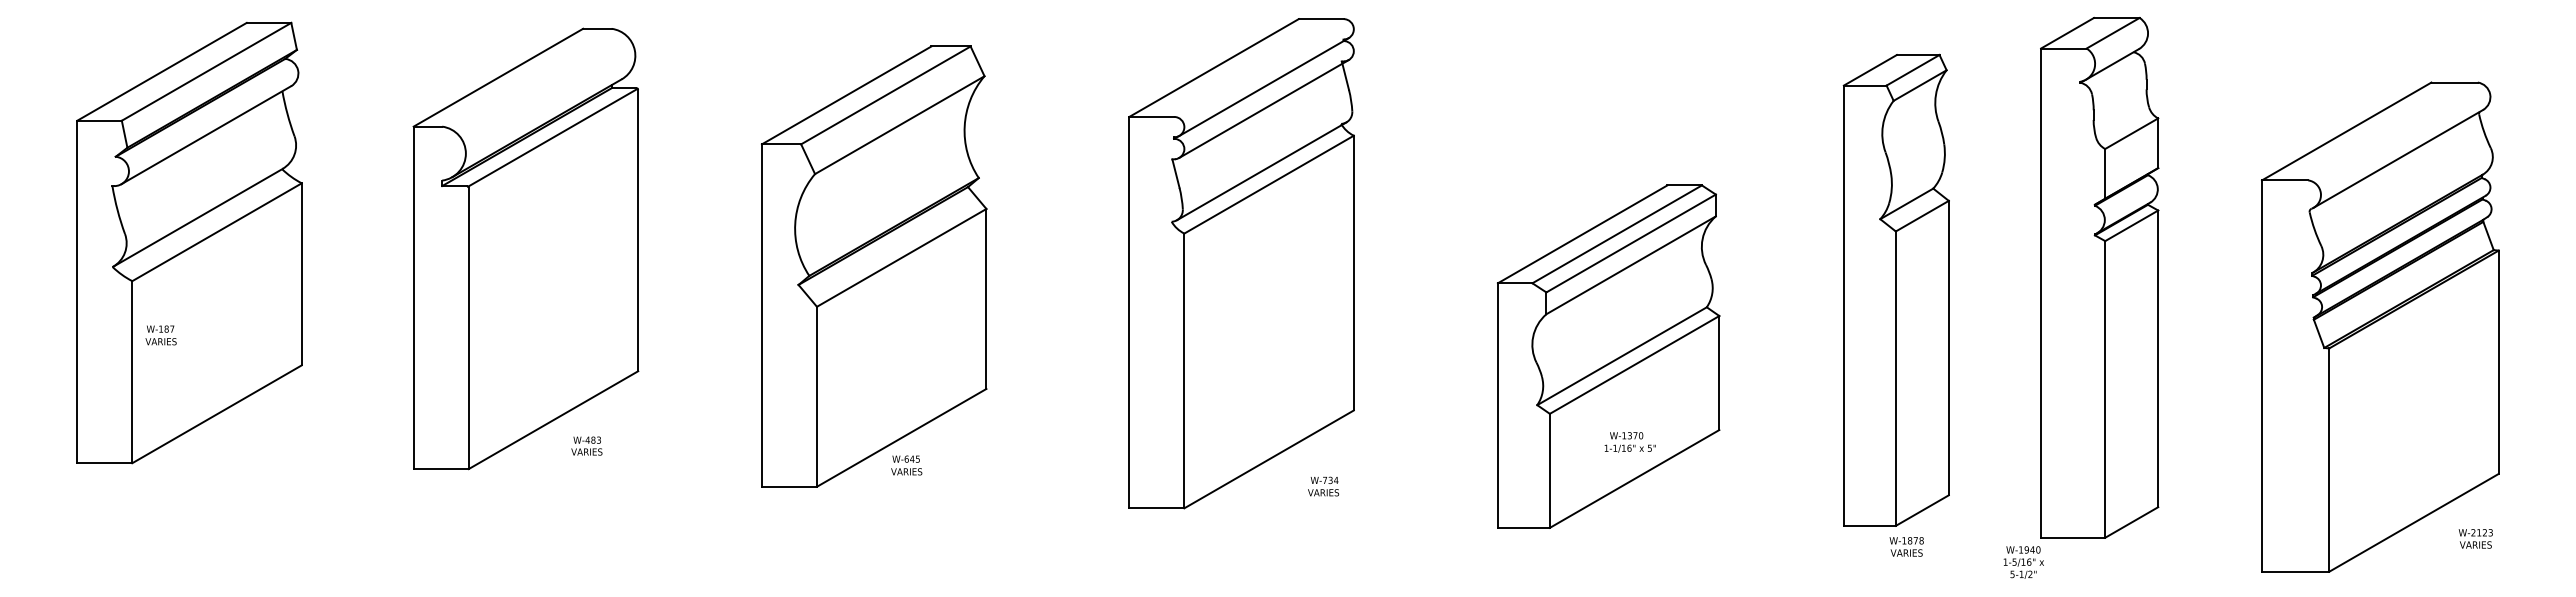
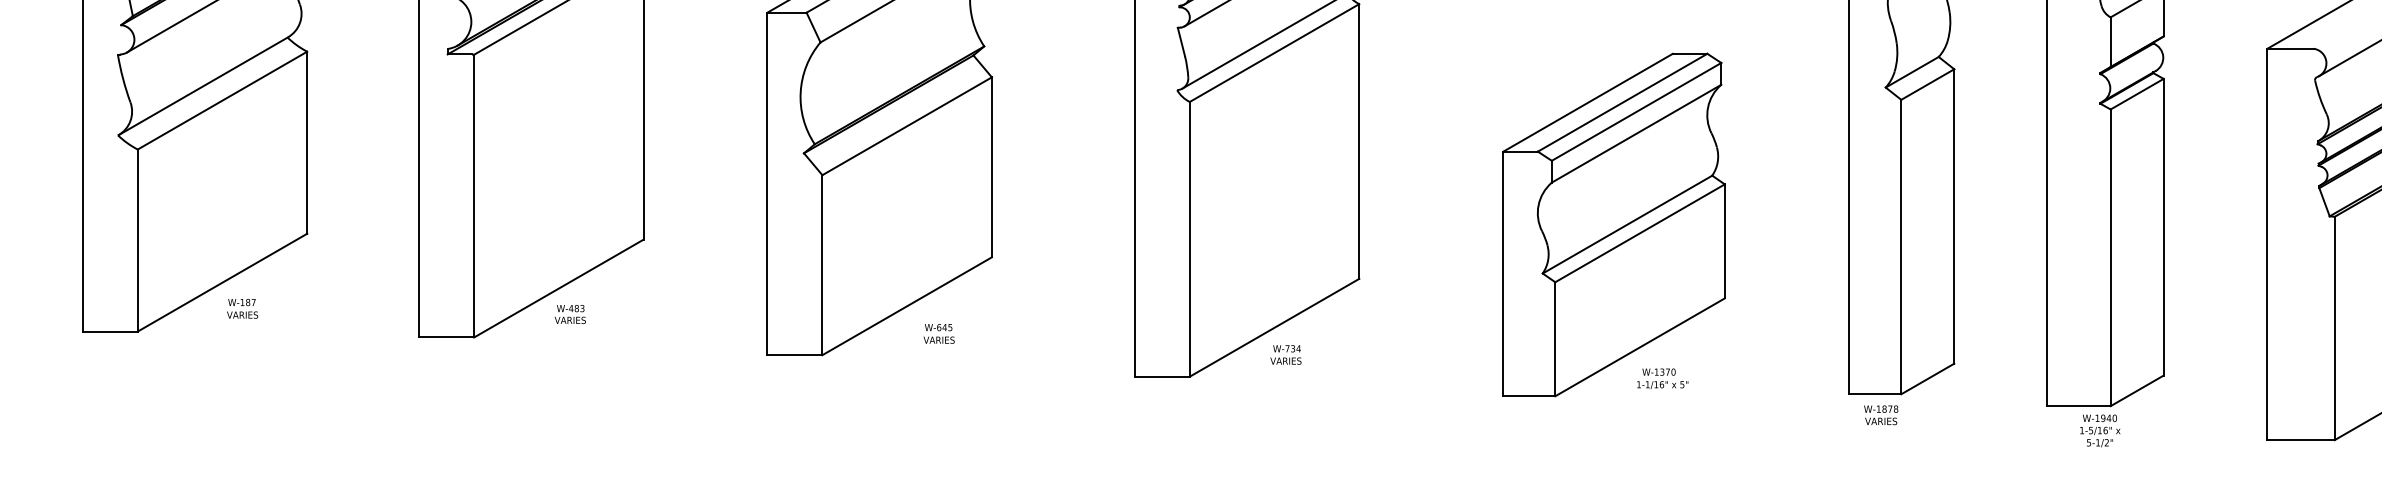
text: (160, 335) -> (241, 308), moved
text: (1629, 442) -> (1661, 378), moved
text: (586, 445) -> (569, 313), moved
text: (906, 465) -> (938, 333), moved
text: (1323, 486) -> (1285, 354), moved
text: (1906, 546) -> (1880, 414), moved
text: (2023, 562) -> (2099, 430), moved

